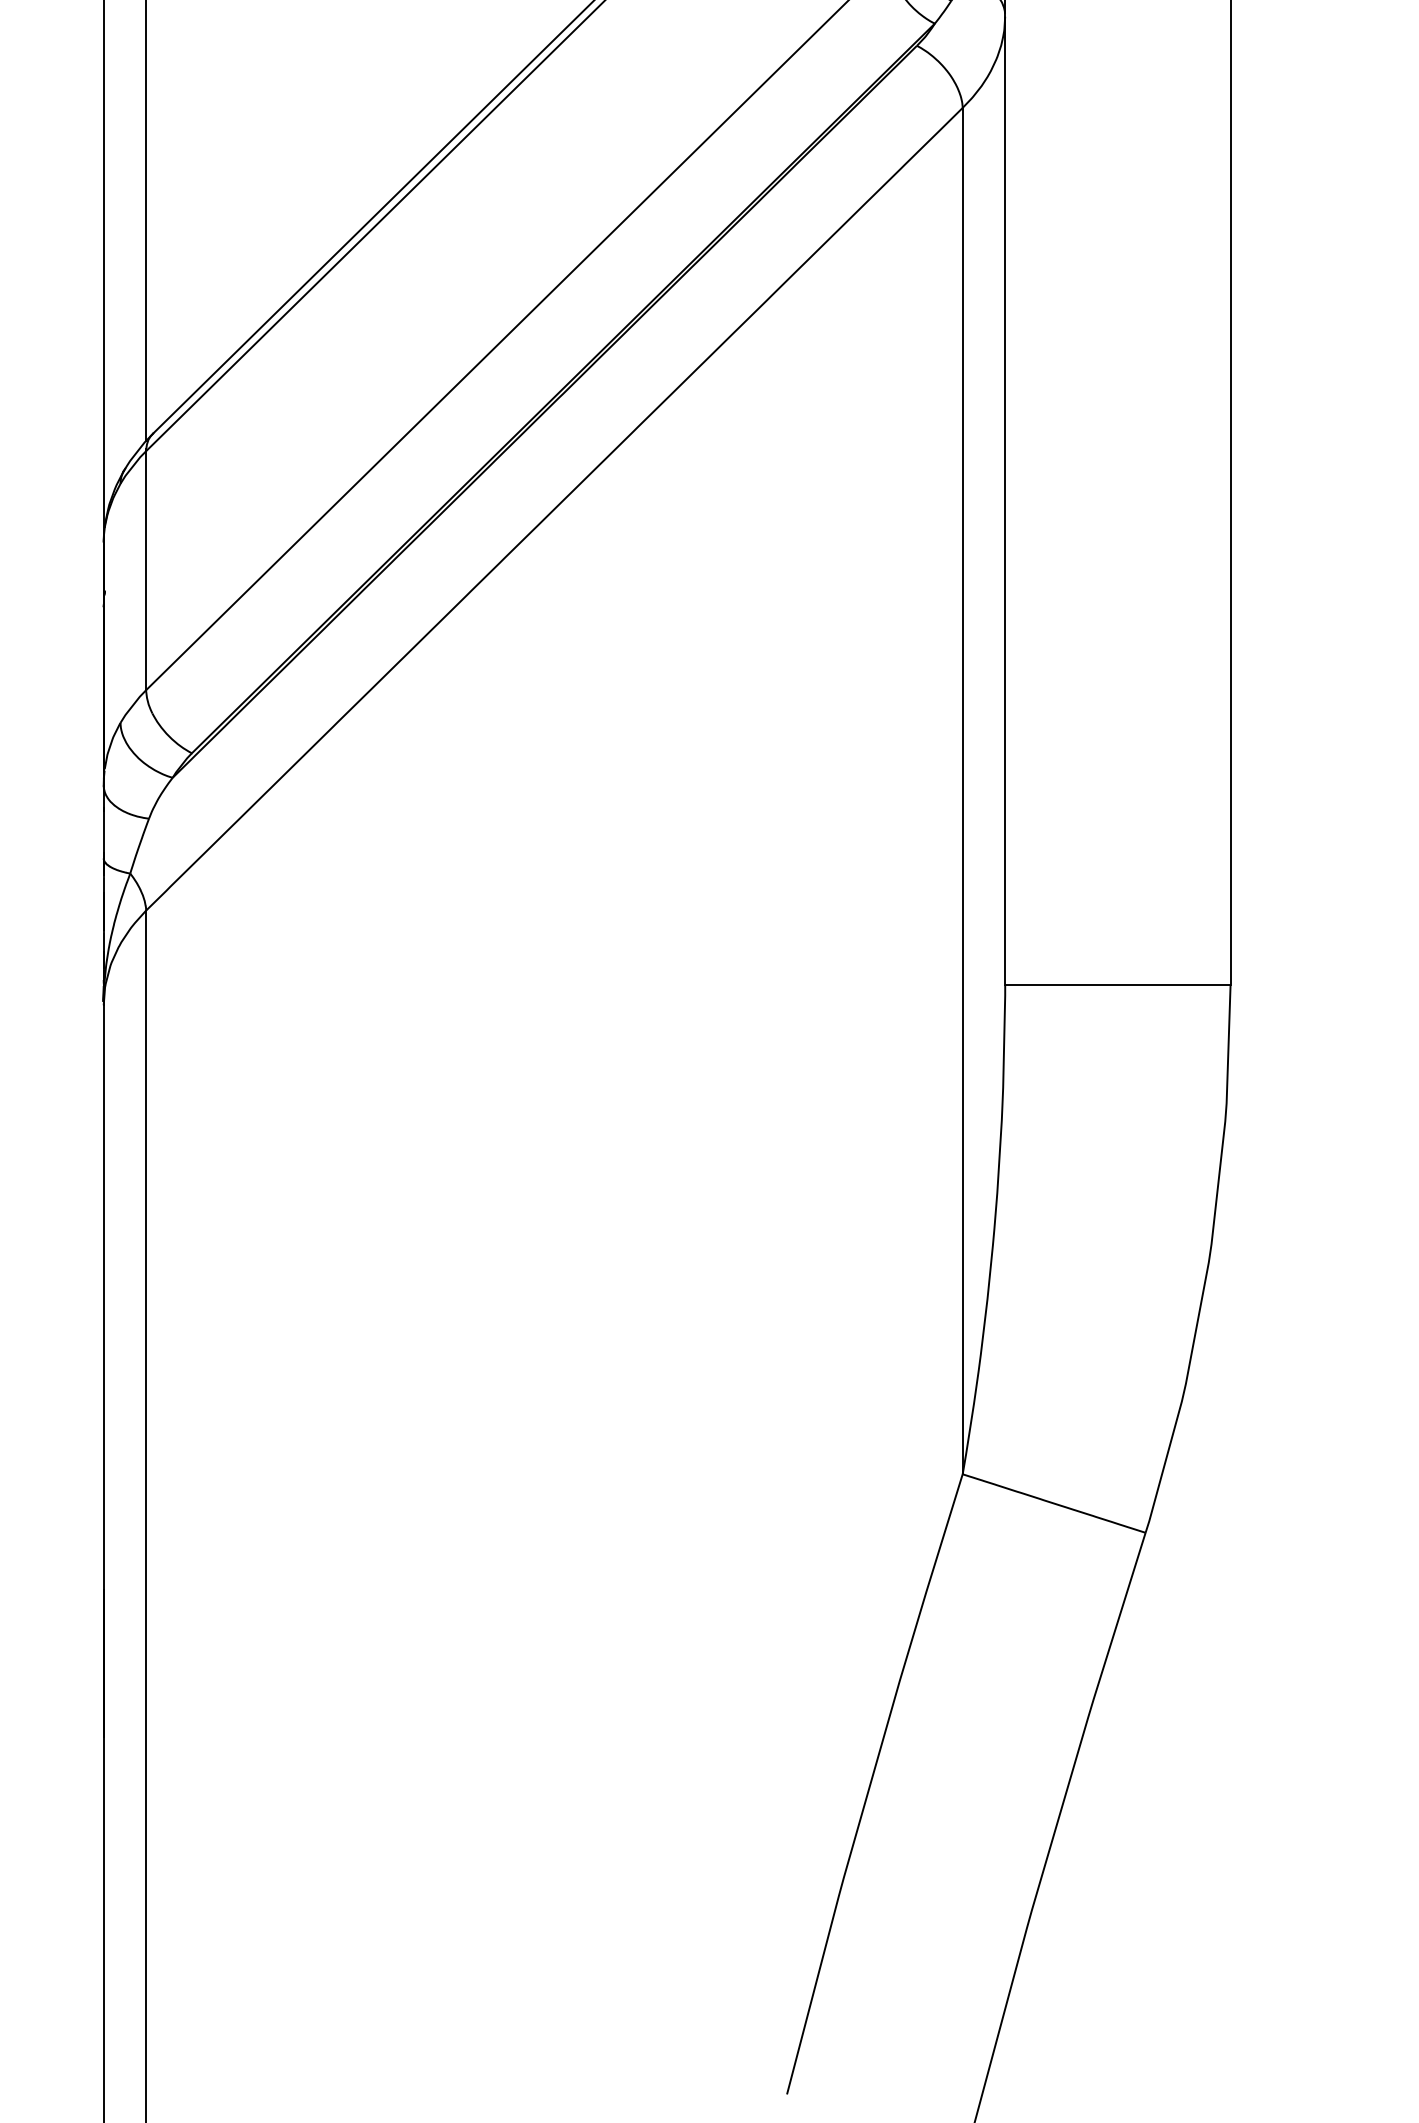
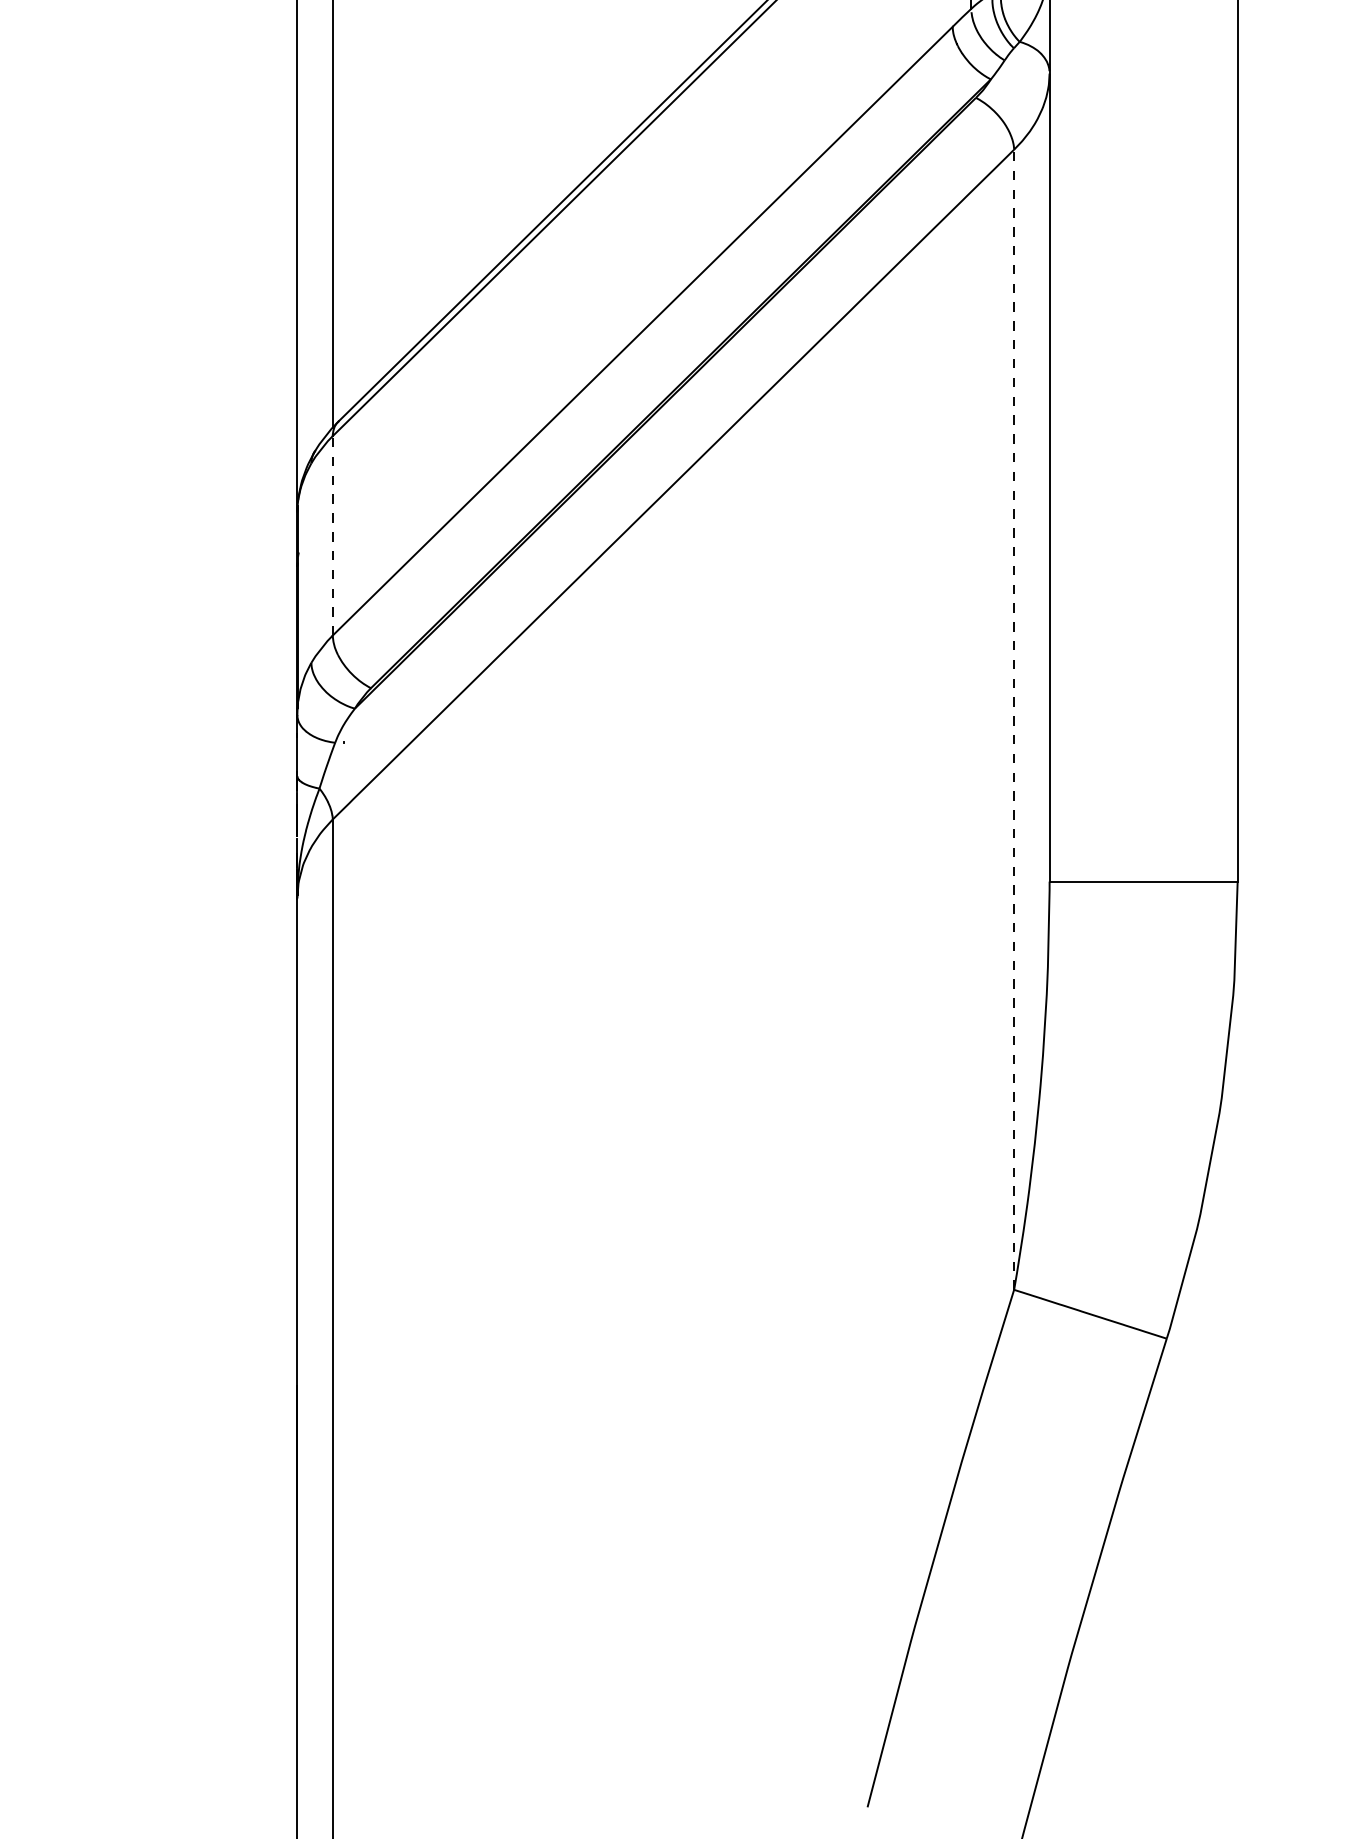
line: (145, 570) -> (332, 535), solid -> dashed
line: (963, 790) -> (1014, 719), solid -> dashed

